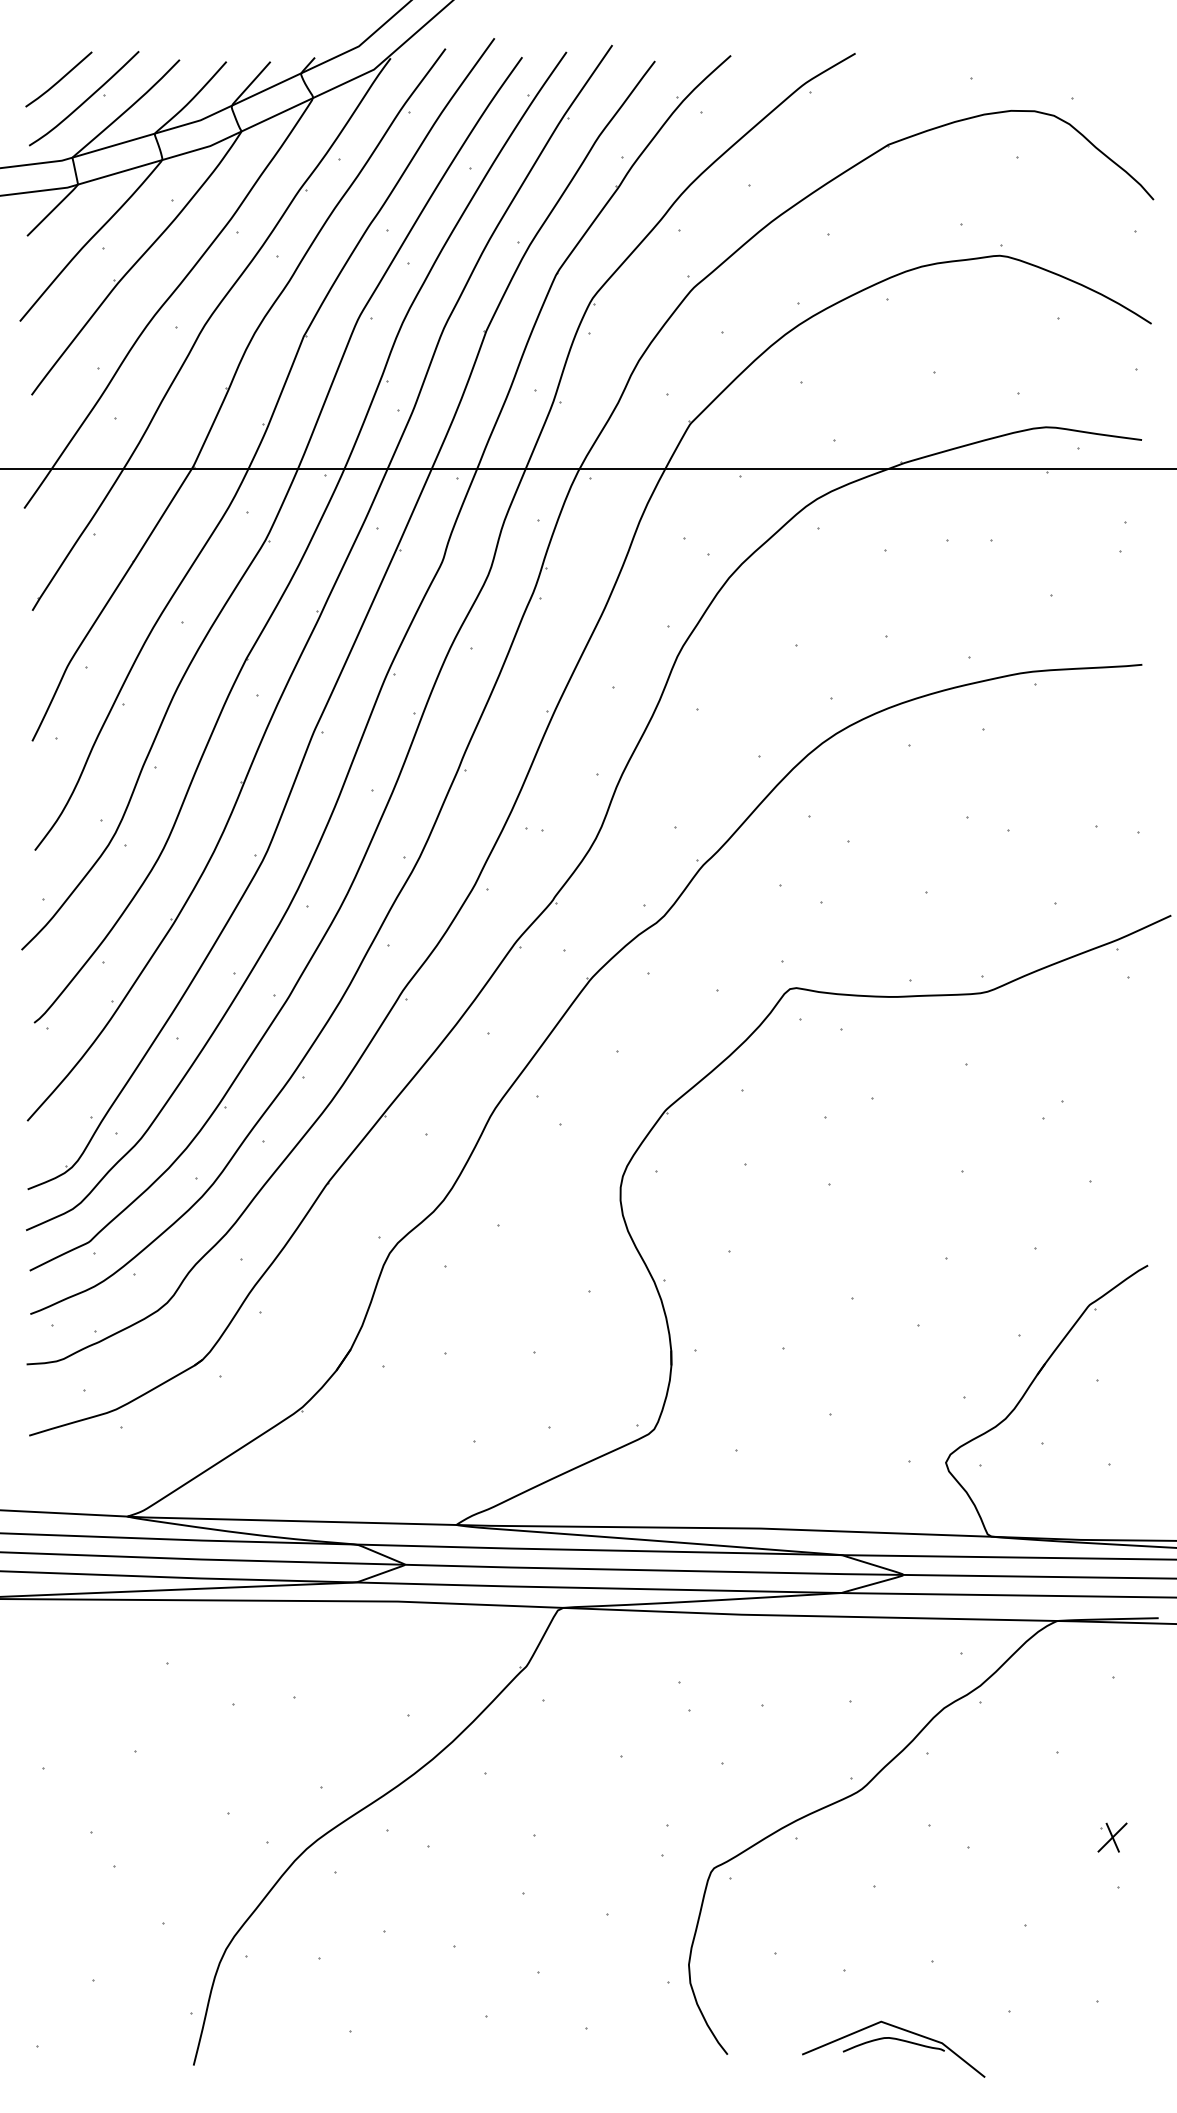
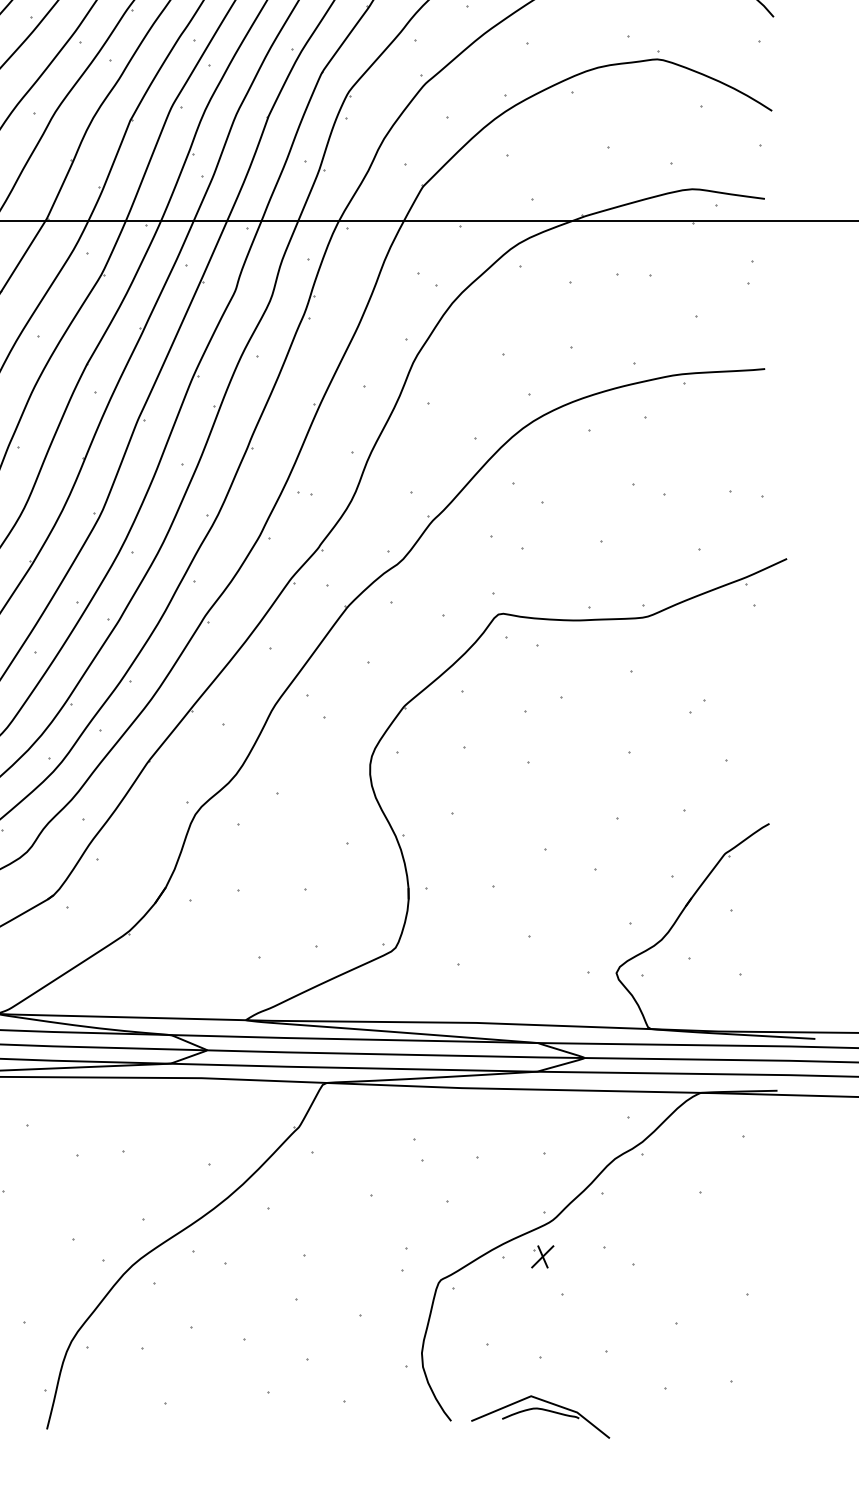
part: (1112, 1837) -> (542, 1256), moved
part: (897, 2040) -> (543, 1410), moved

